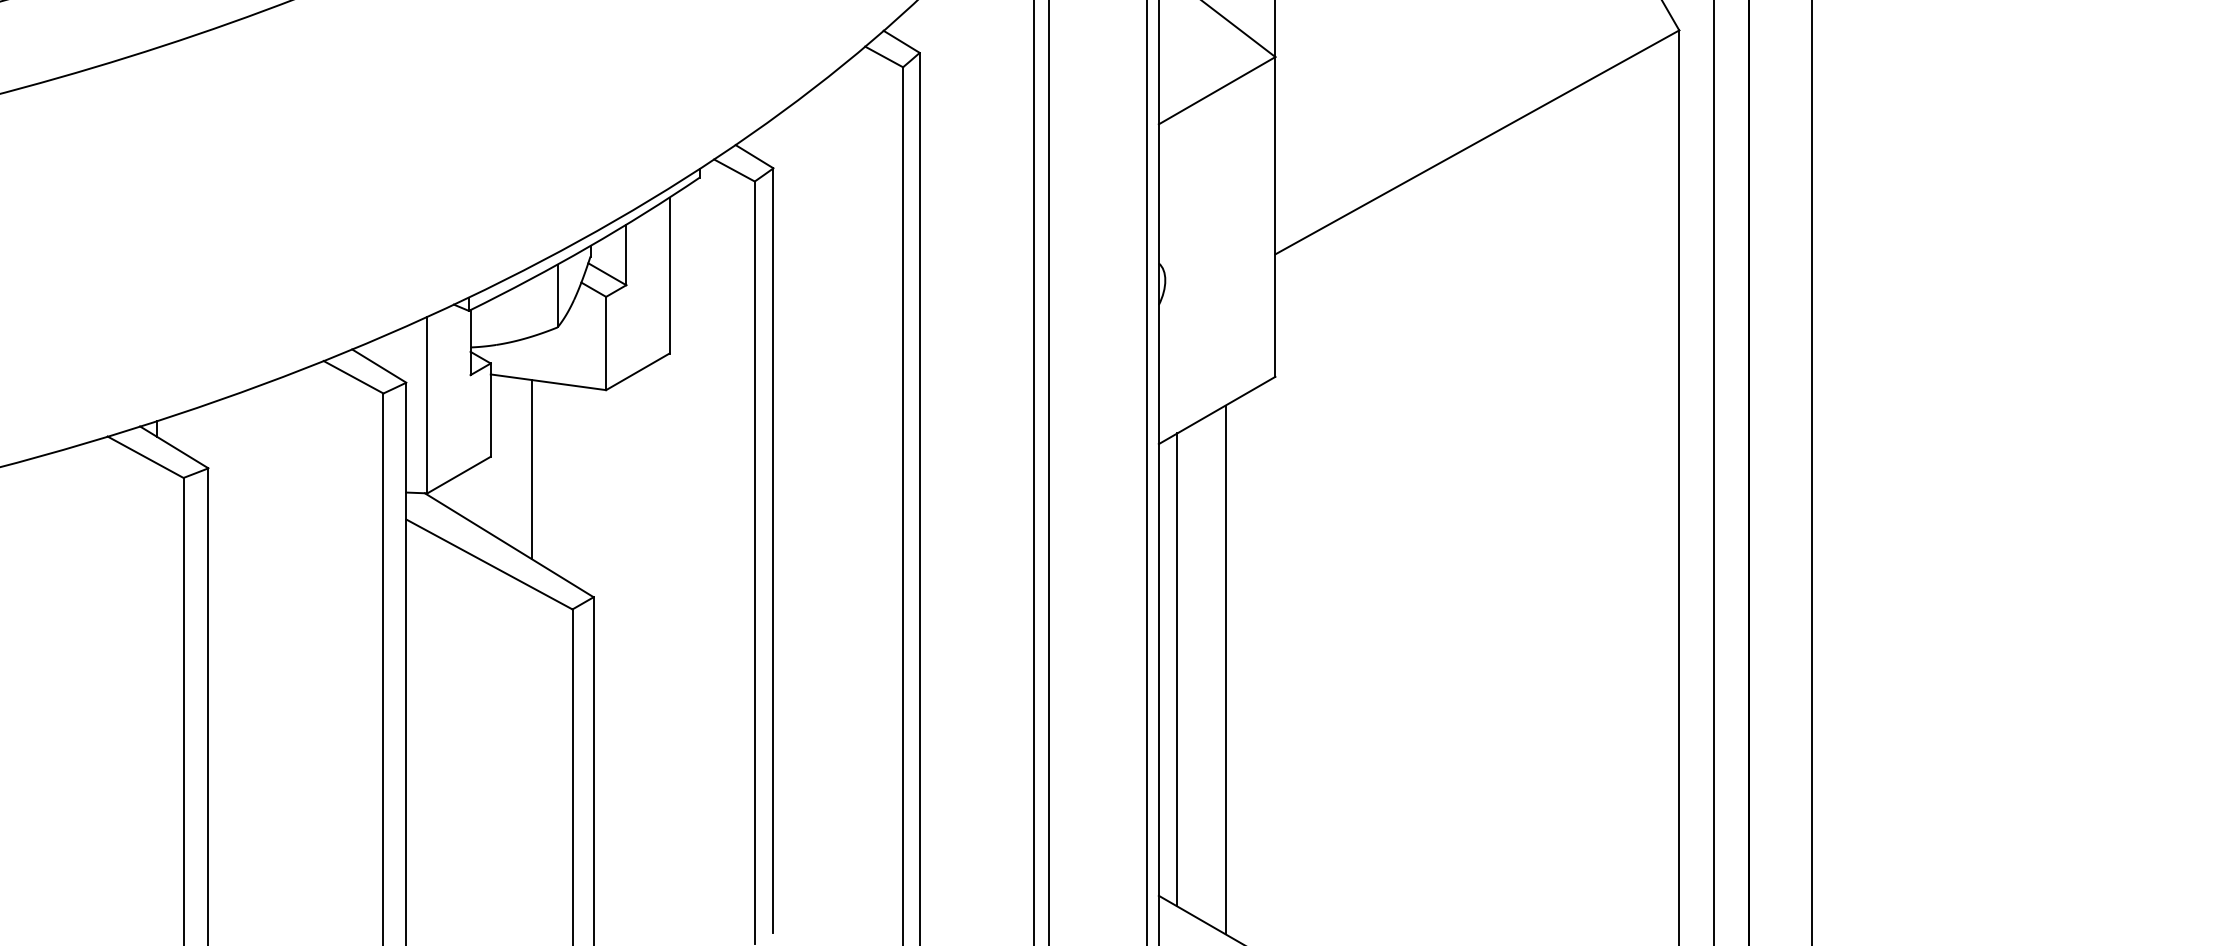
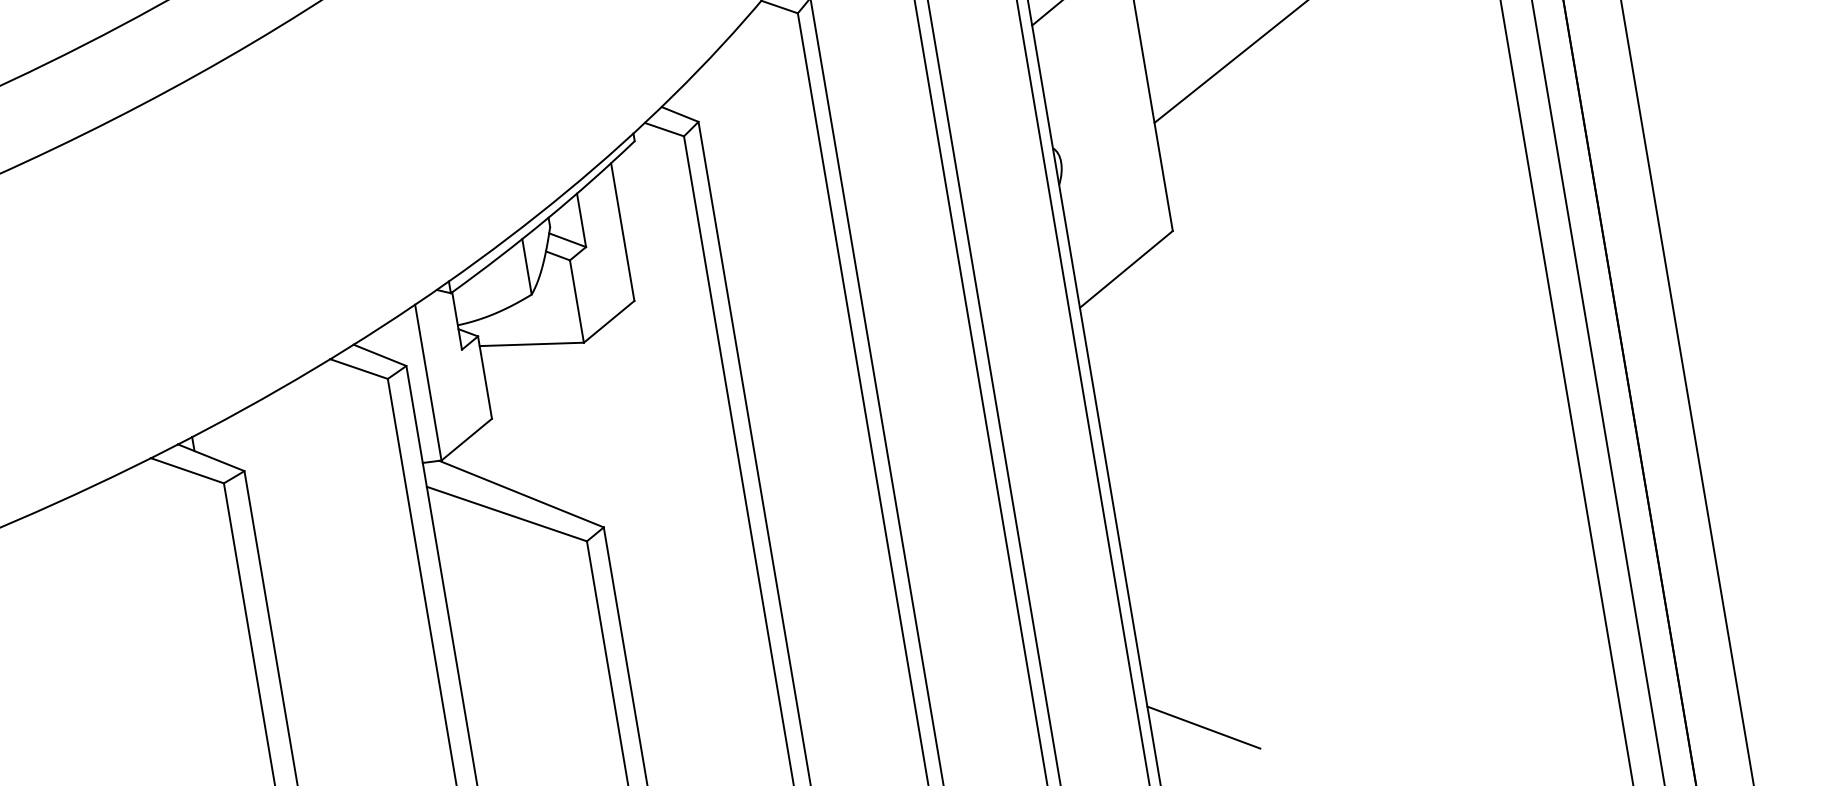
line: (531, 469) -> (529, 423), removed
line: (1177, 669) -> (1130, 504), removed
line: (1225, 669) -> (1172, 496), removed

